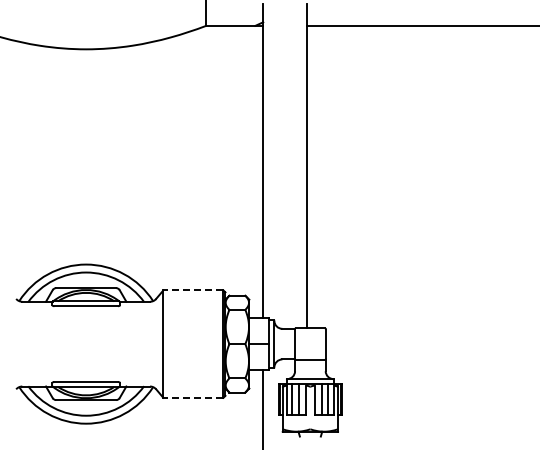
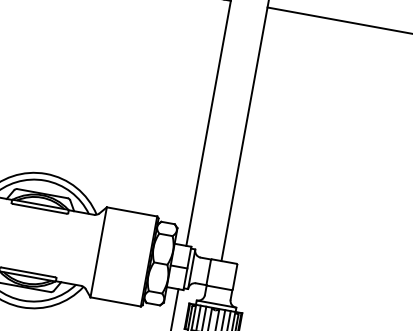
line: (192, 290) -> (131, 211), dashed -> solid
line: (192, 397) -> (114, 301), dashed -> solid

